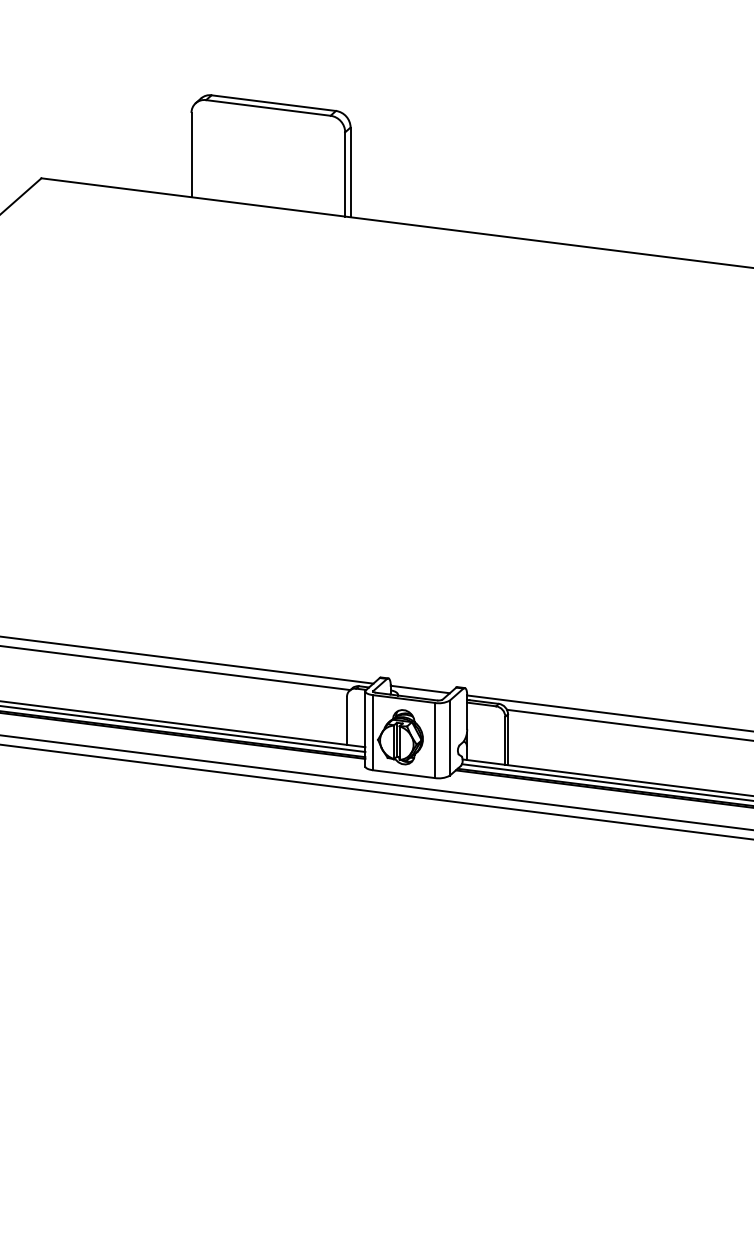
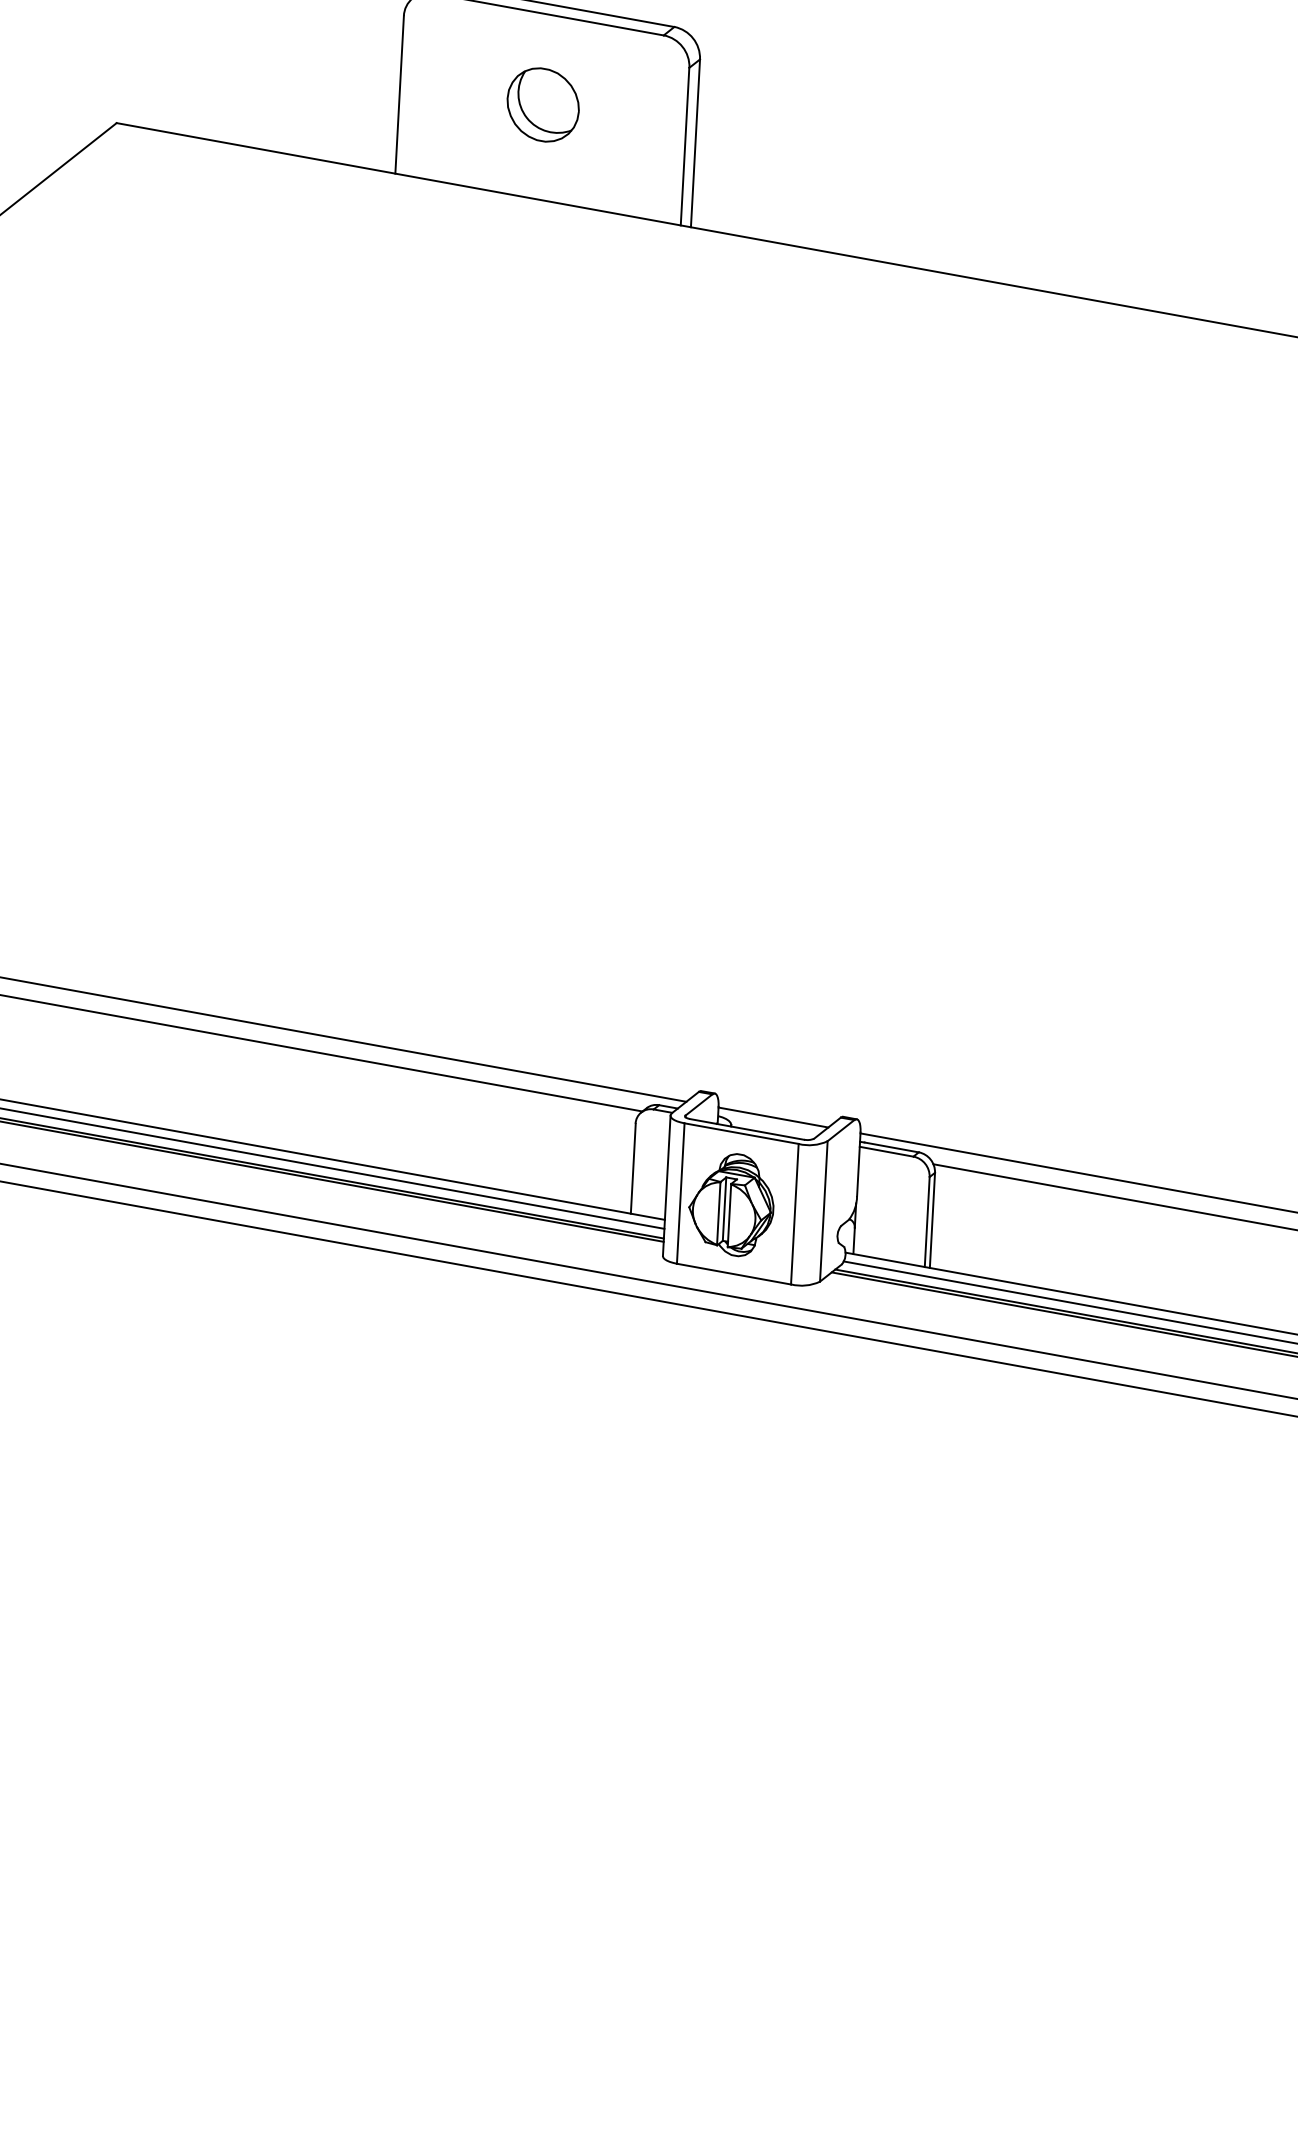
part: (268, 156) -> (543, 105), added

